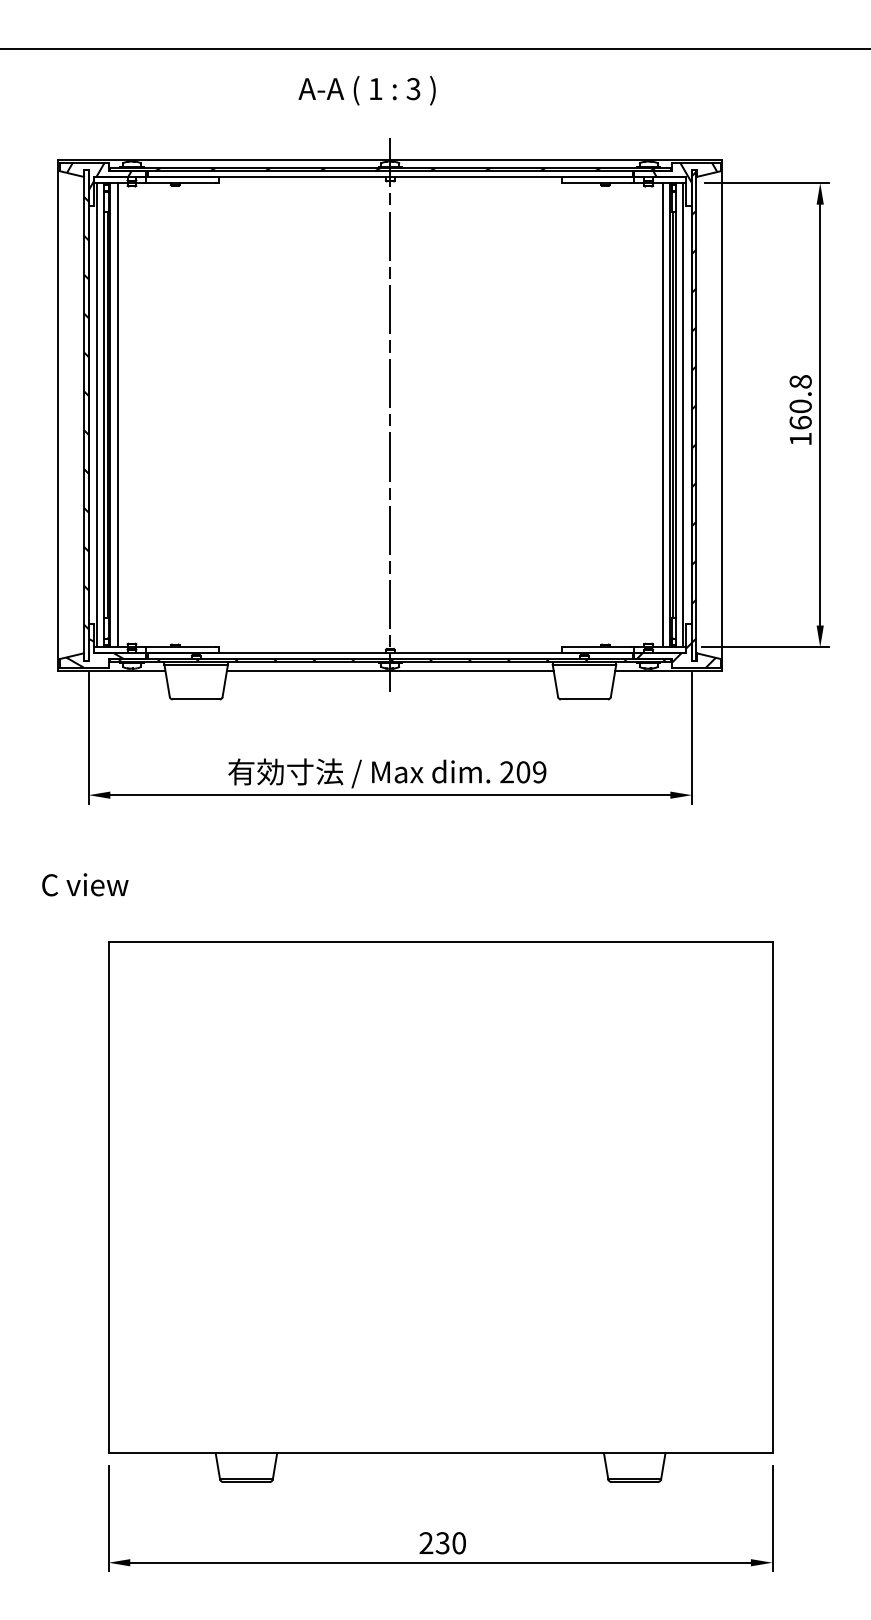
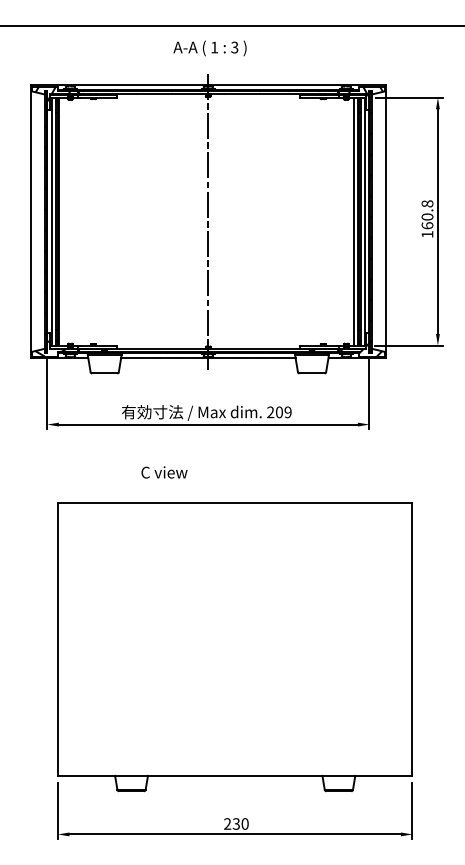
text: (366, 90) -> (209, 48), moved
line: (117, 414) -> (62, 221), removed
text: (85, 884) -> (164, 472), moved

